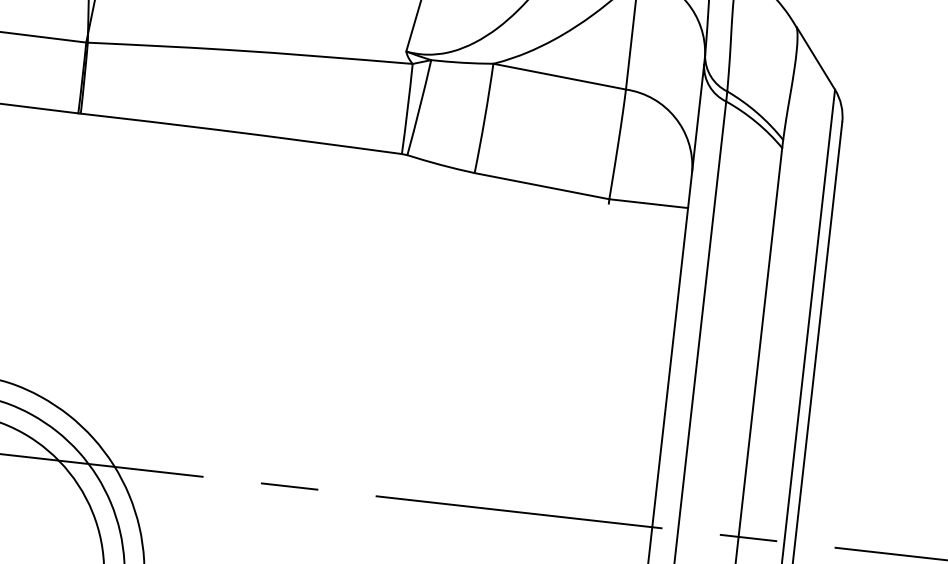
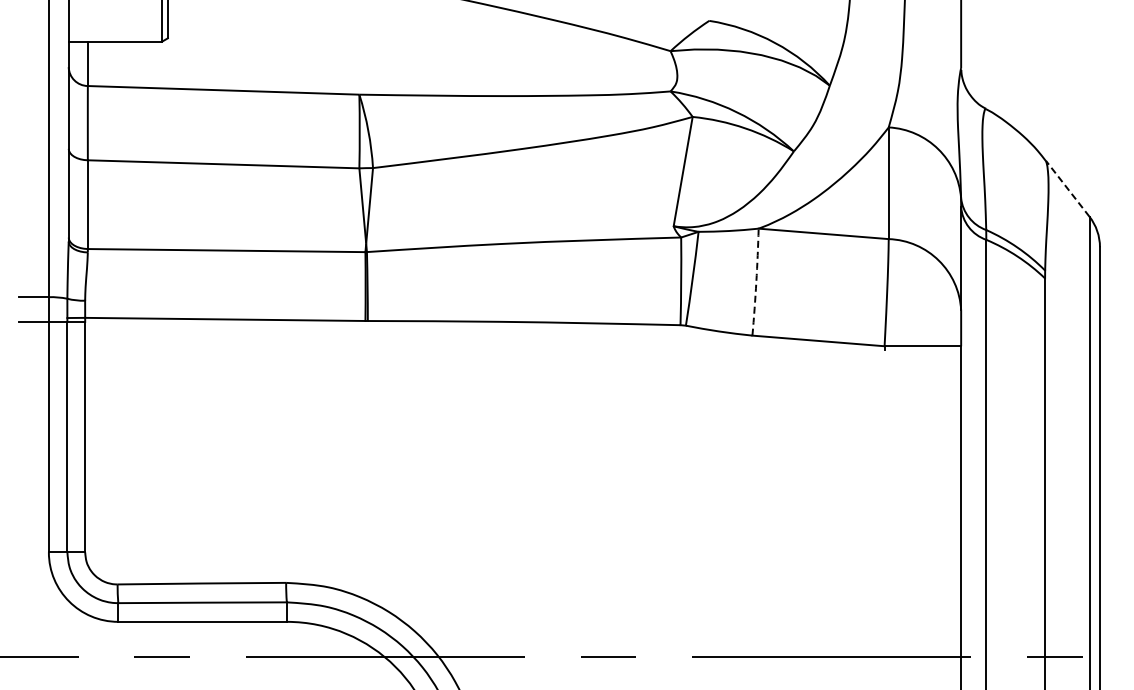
line: (815, 58) -> (1067, 188), solid -> dashed
arc: (484, 118) -> (756, 282), solid -> dashed

